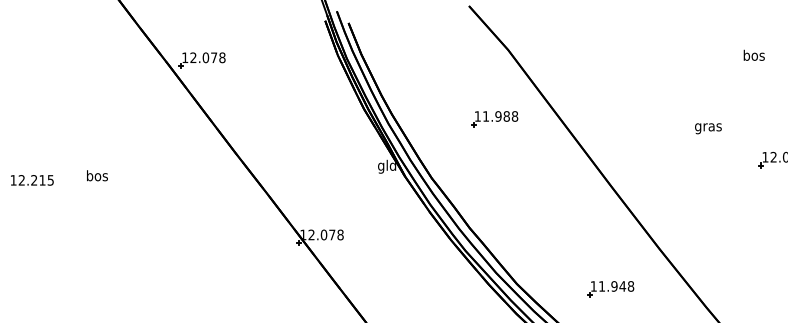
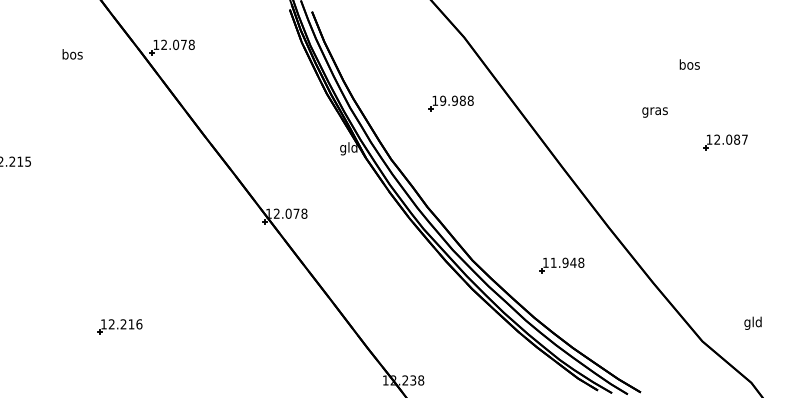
text: (753, 55) -> (689, 64), moved
text: (486, 116) -> (443, 100), 11.988 -> 19.988
text: (97, 175) -> (72, 54), moved

